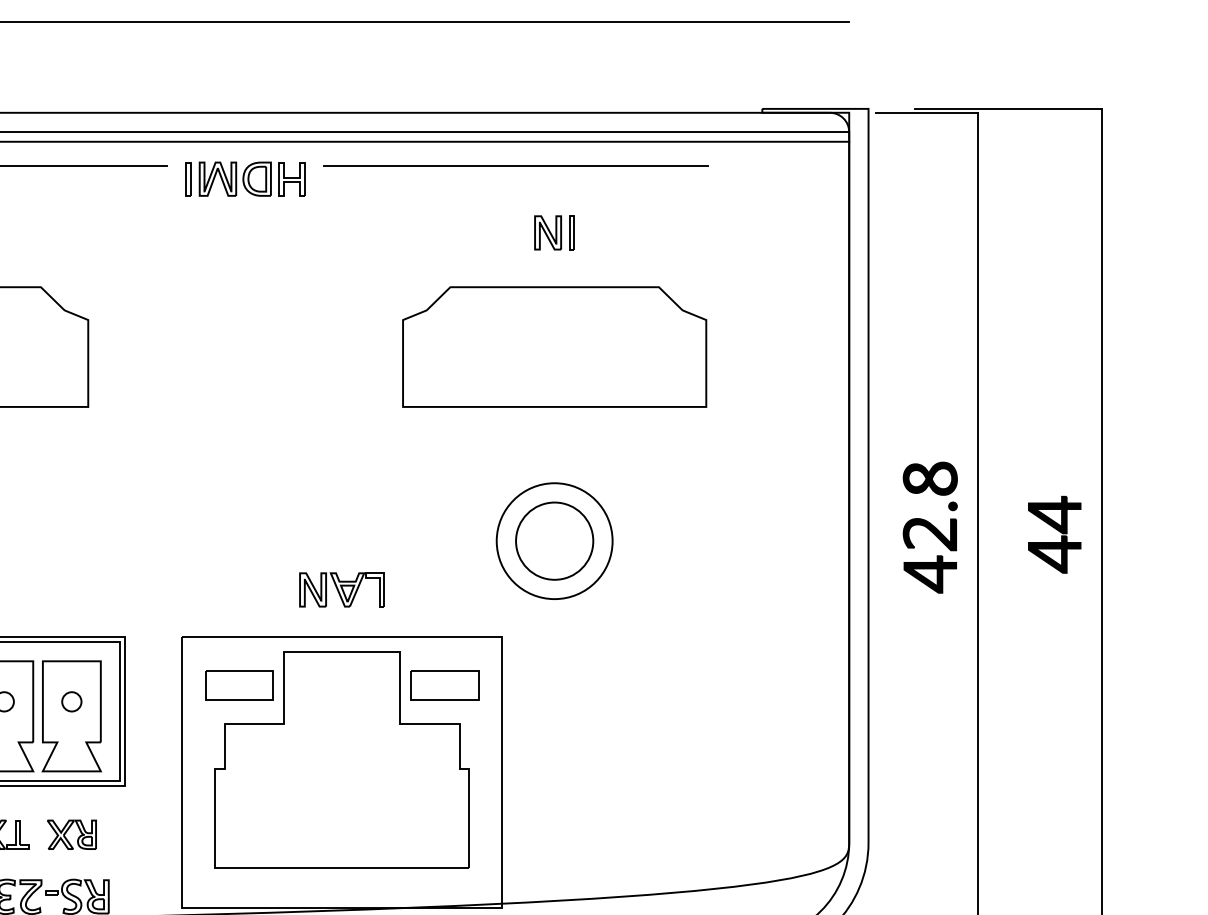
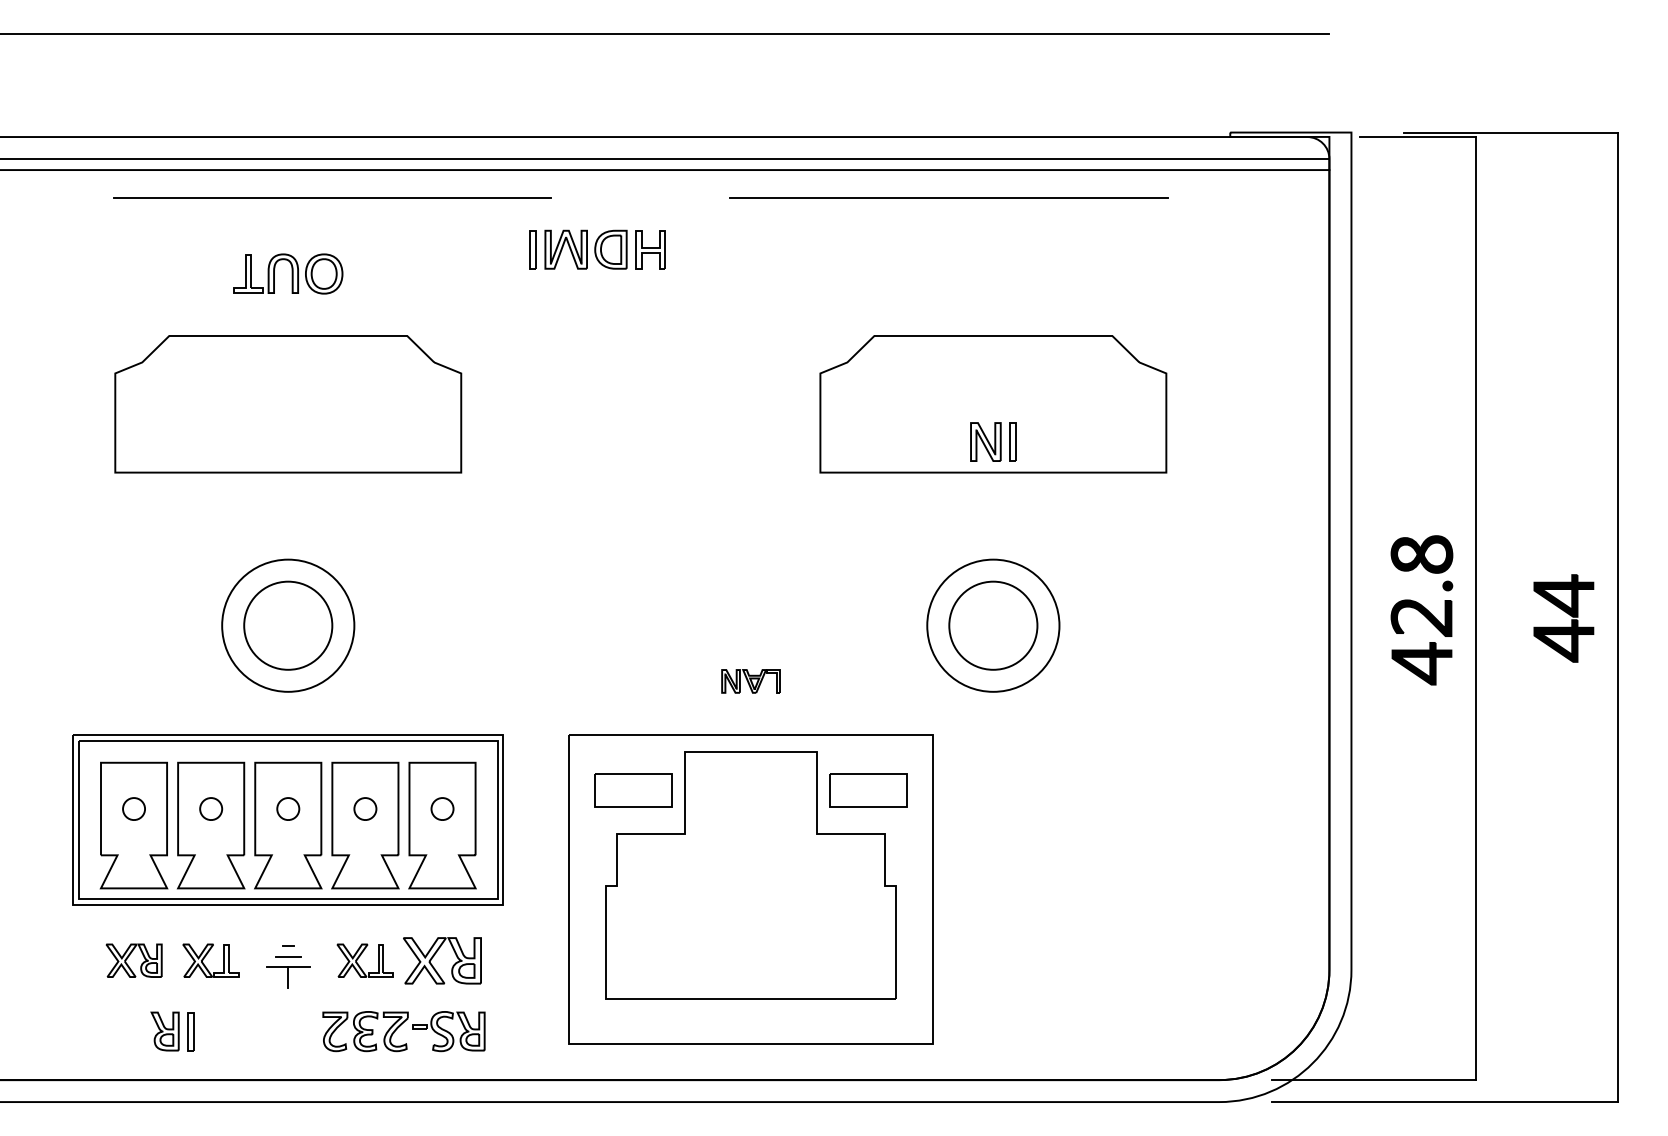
part: (245, 178) -> (597, 249), moved
part: (554, 232) -> (993, 441), moved
part: (341, 590) -> (750, 681), size x0.6
part: (71, 834) -> (442, 960), size x1.4

